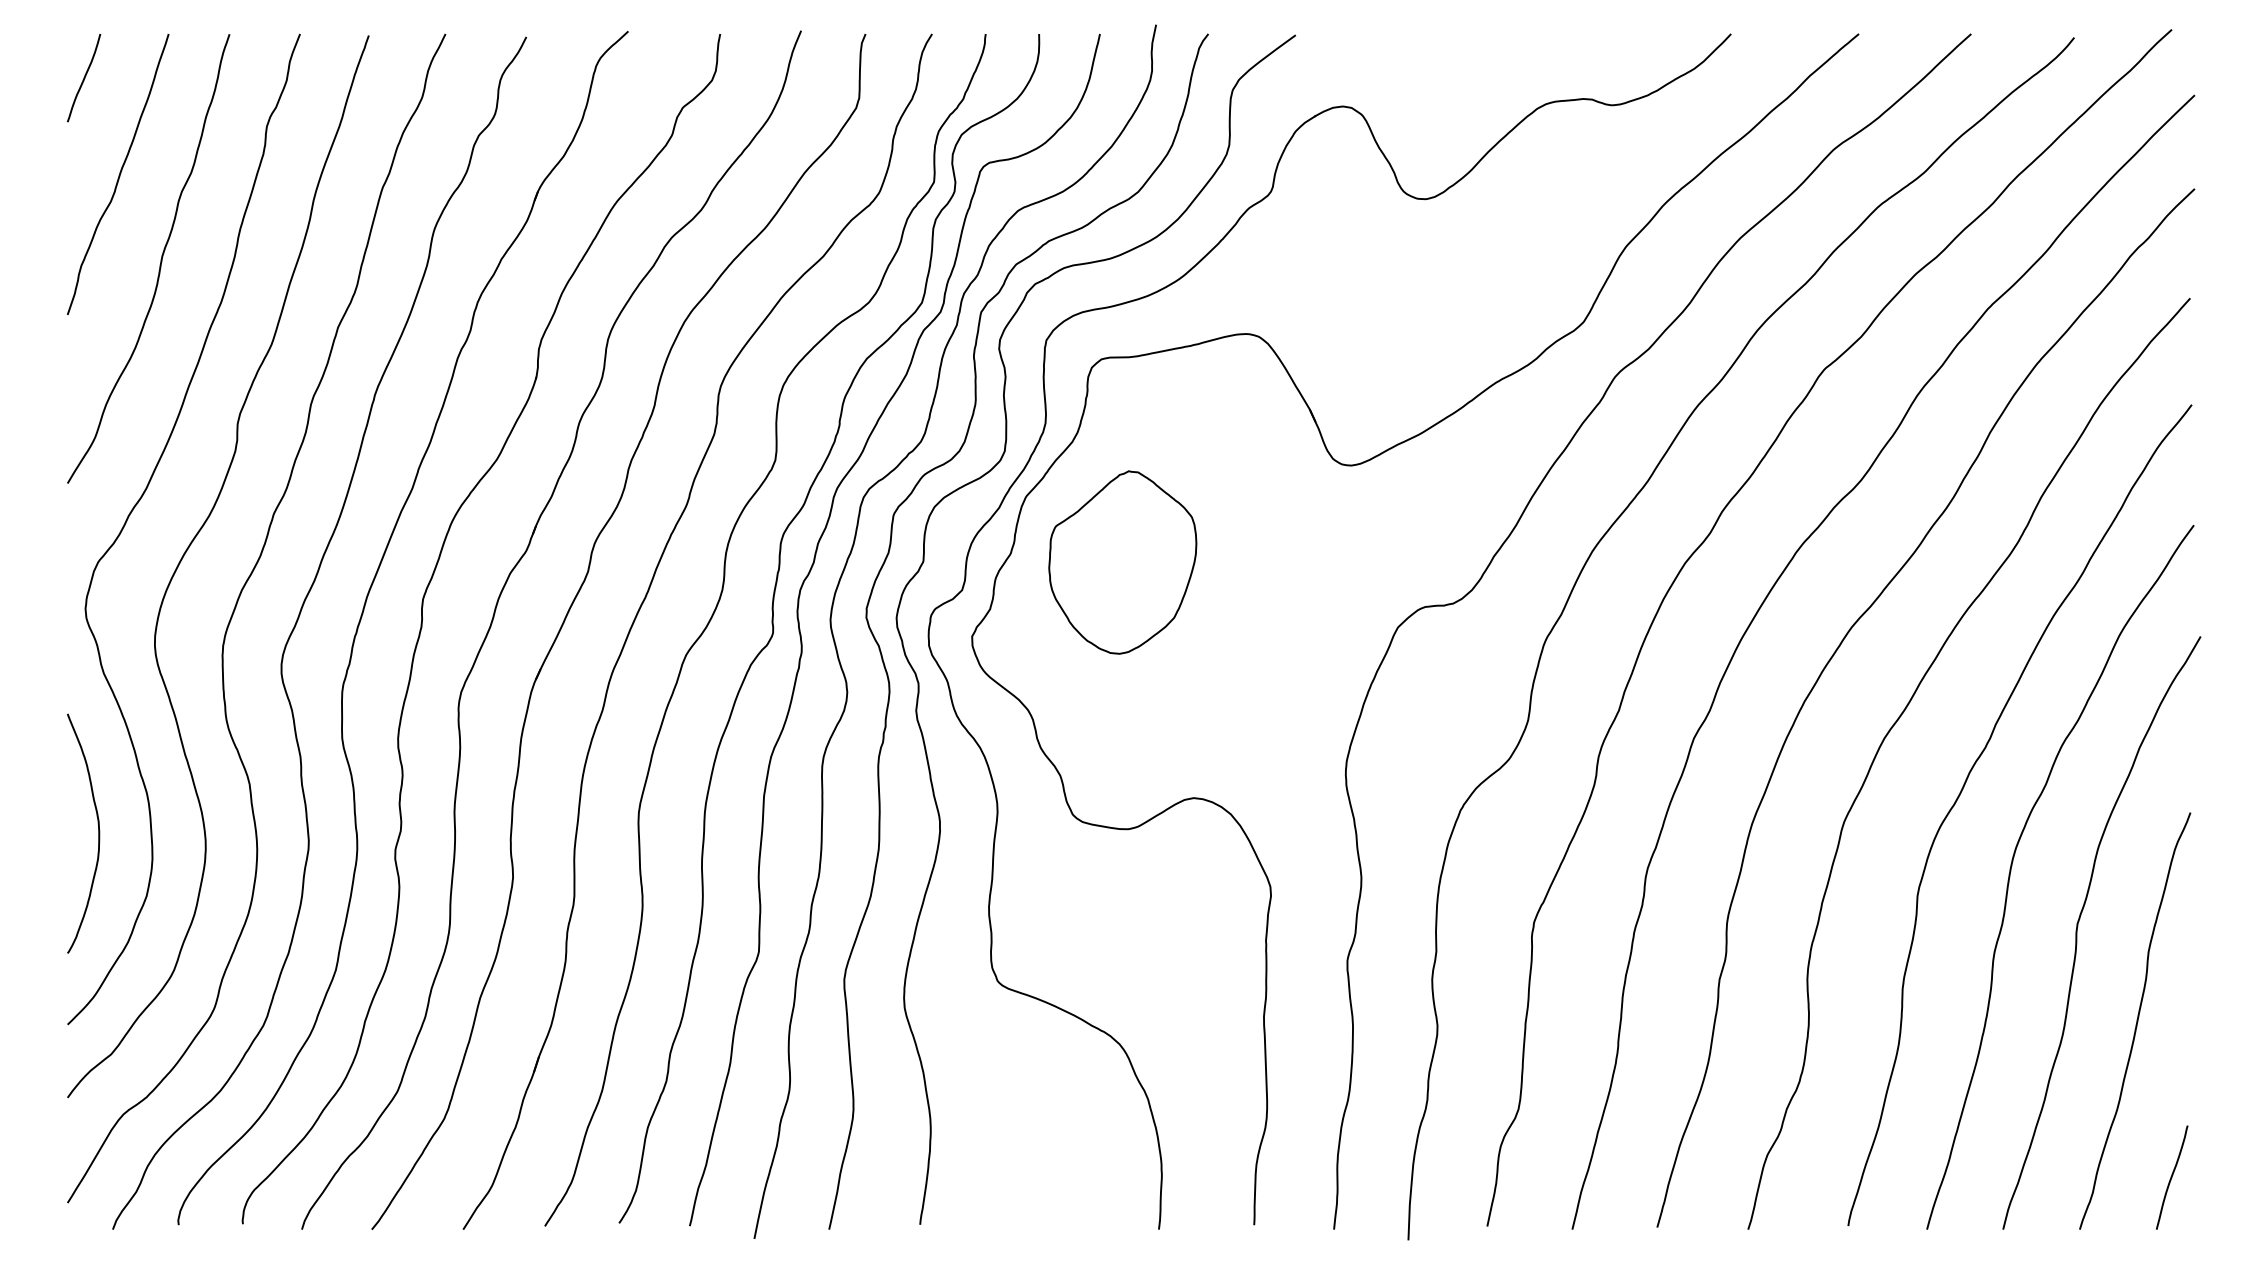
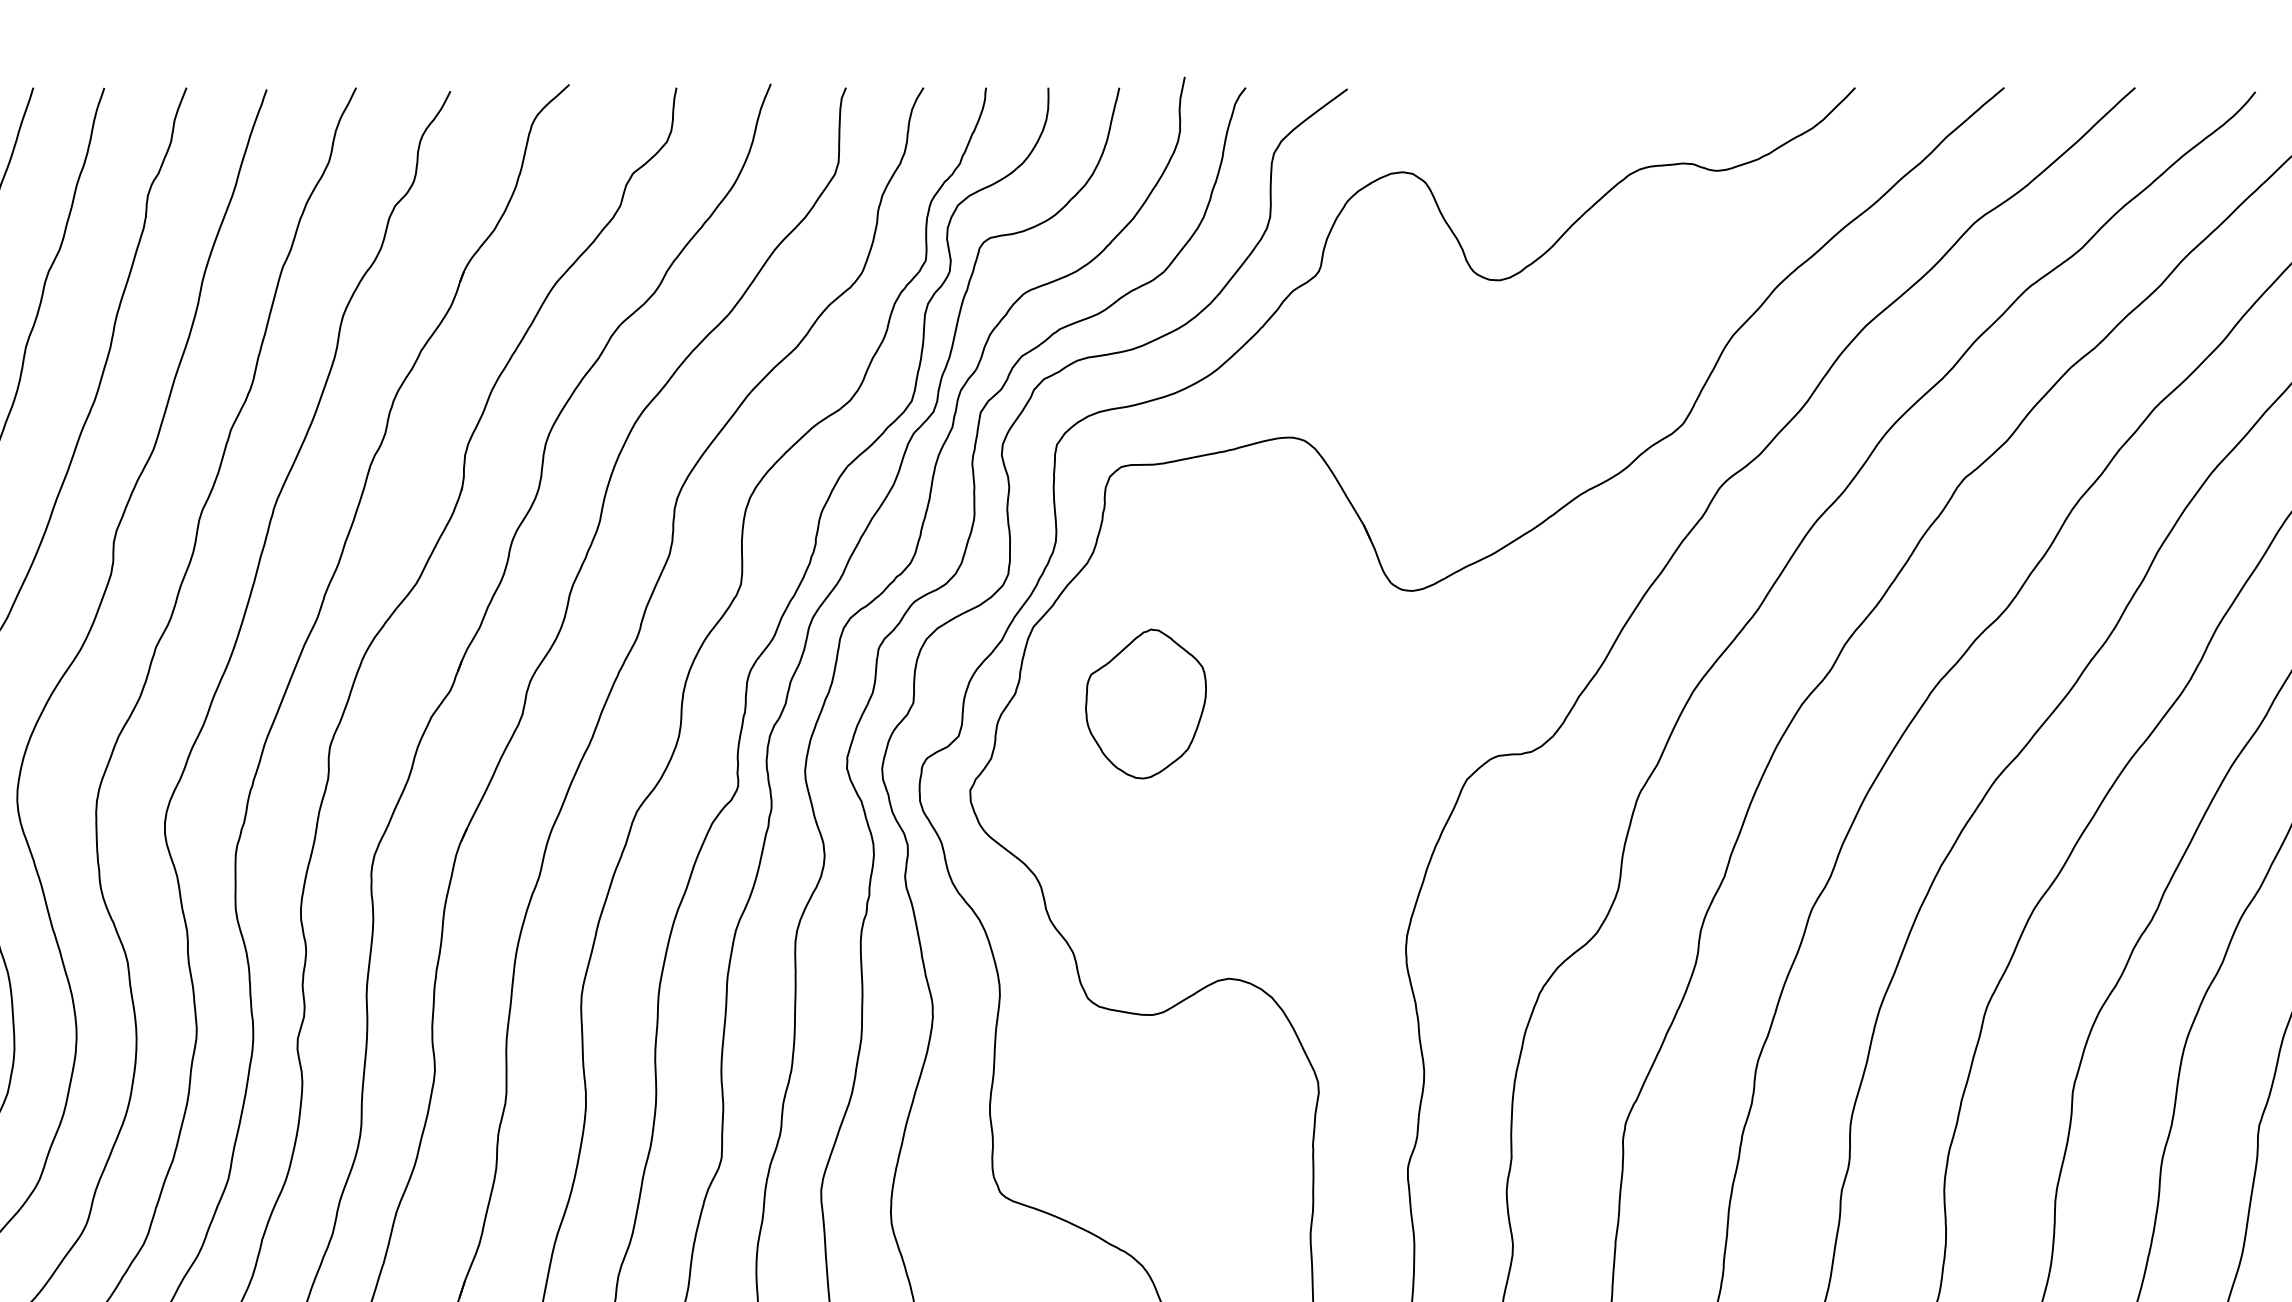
part: (1122, 562) -> (1145, 703), size x0.7

